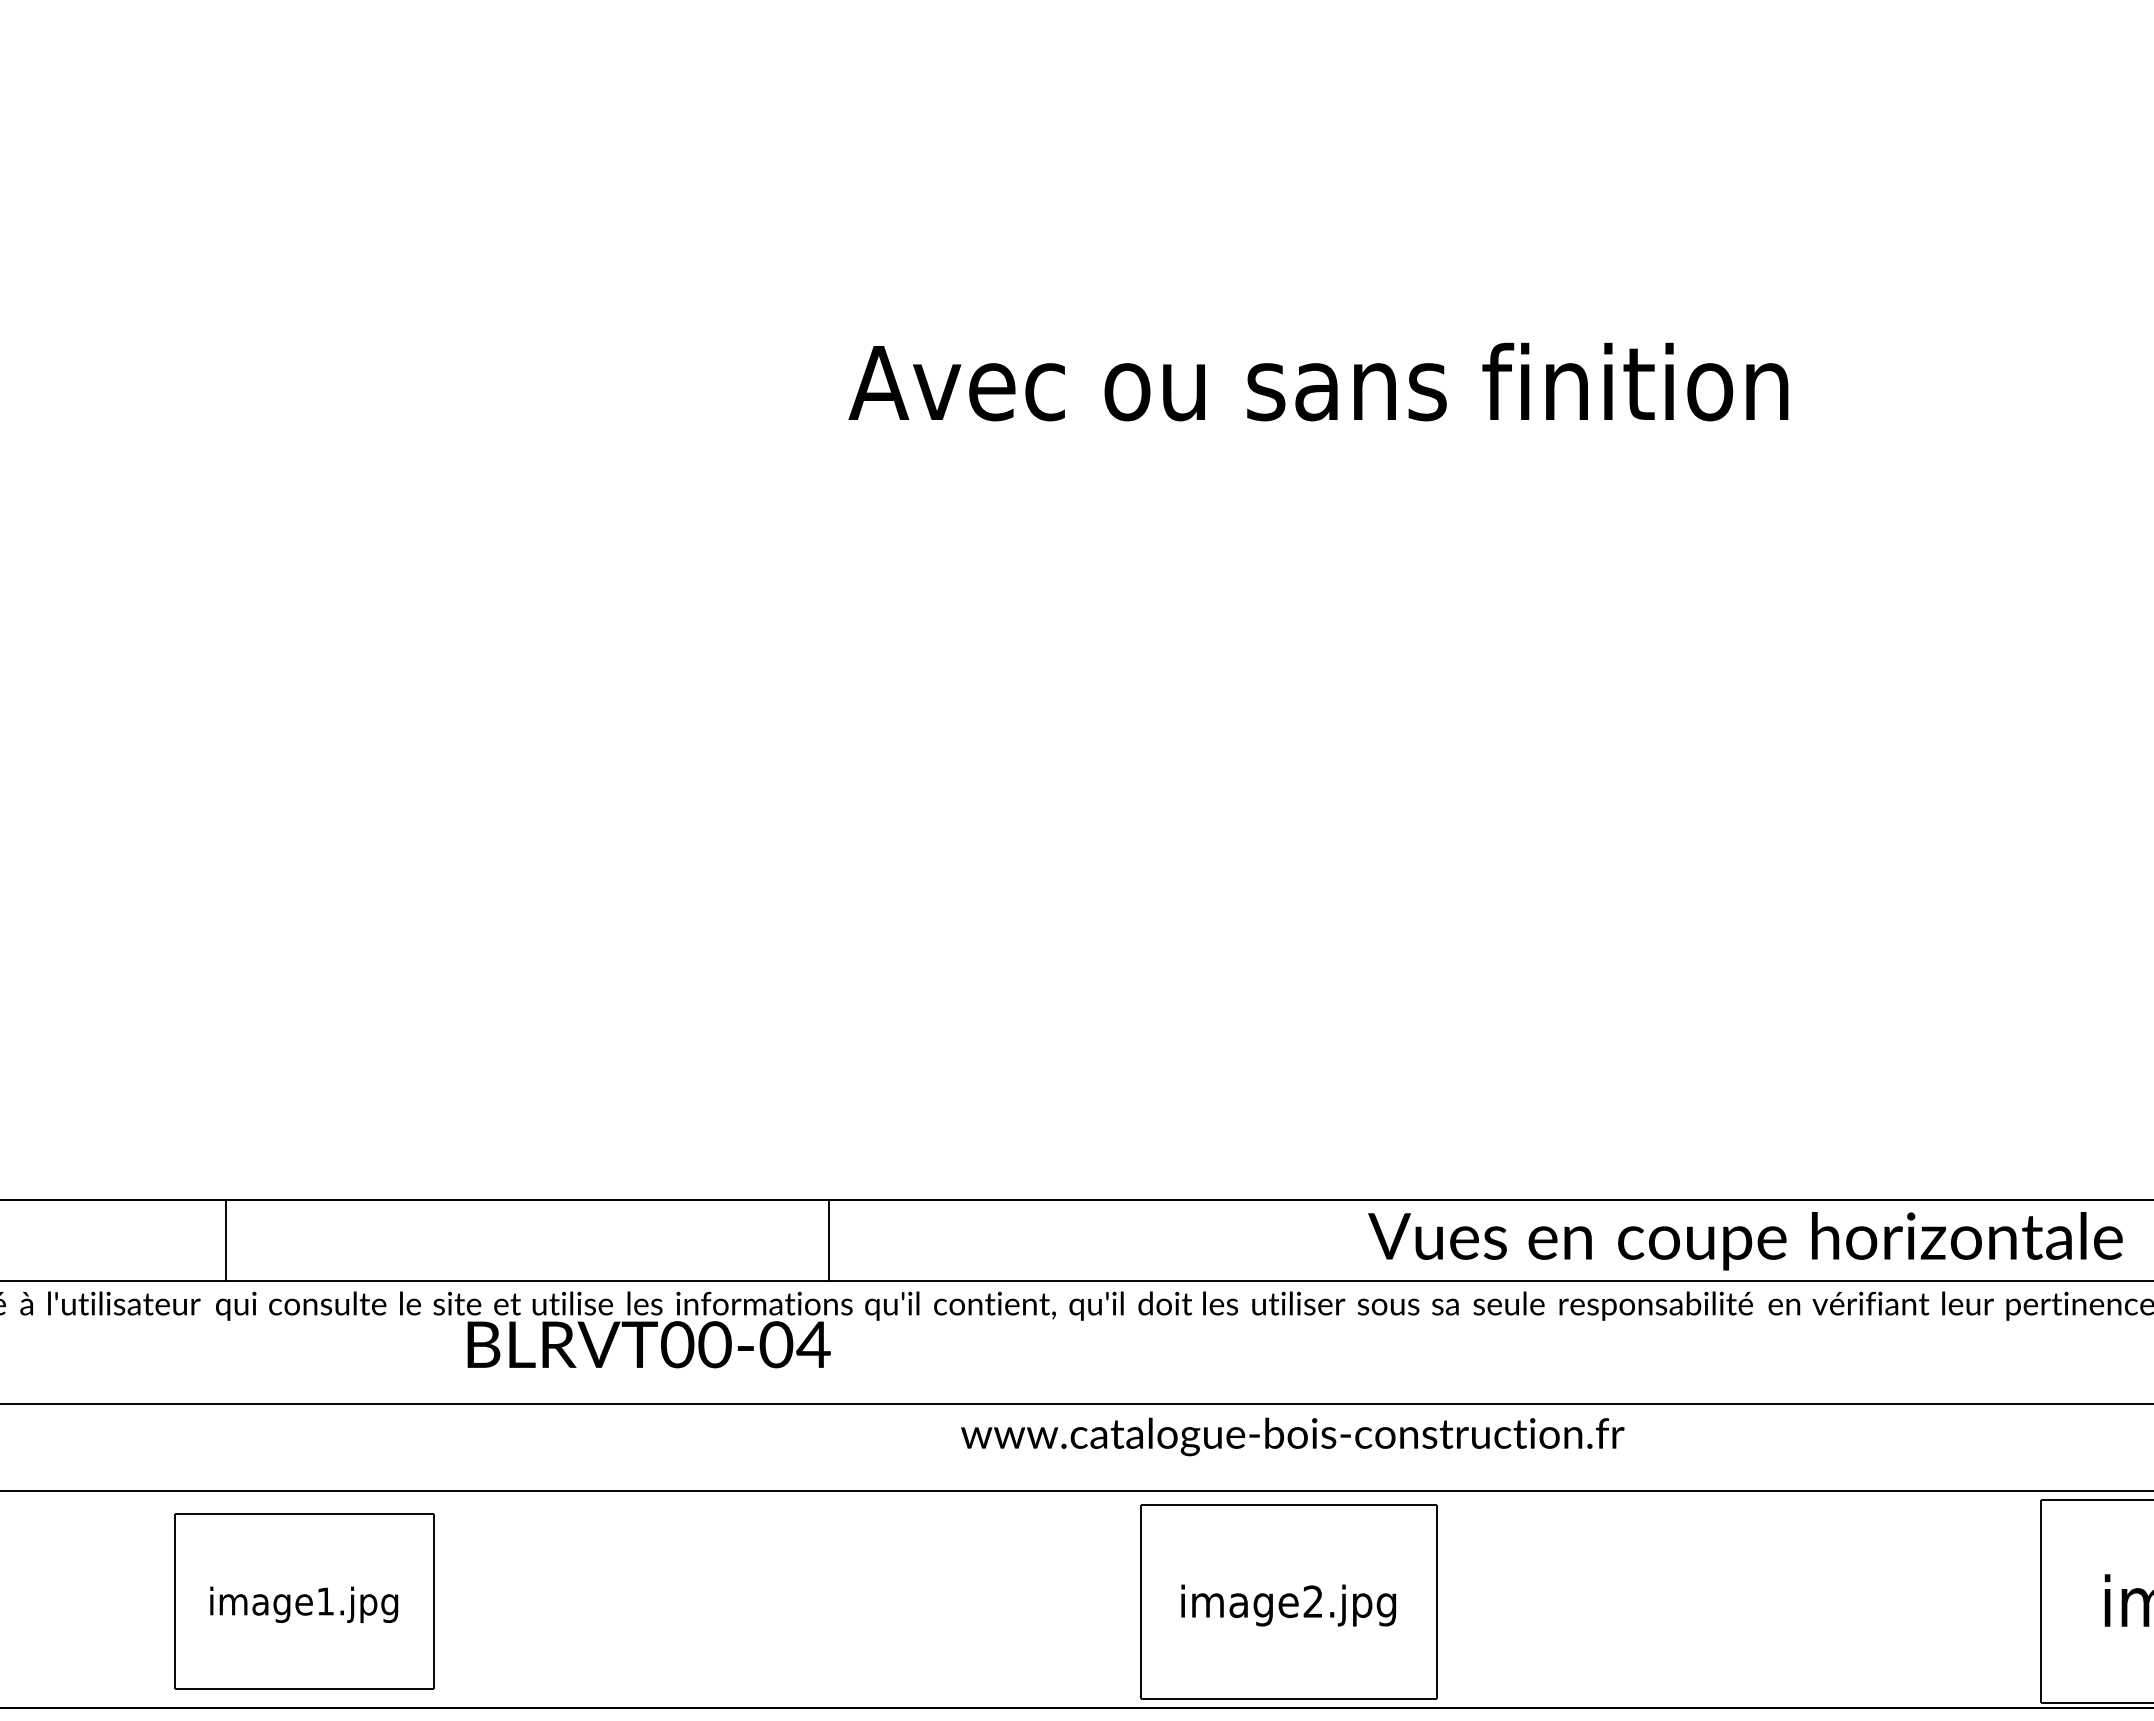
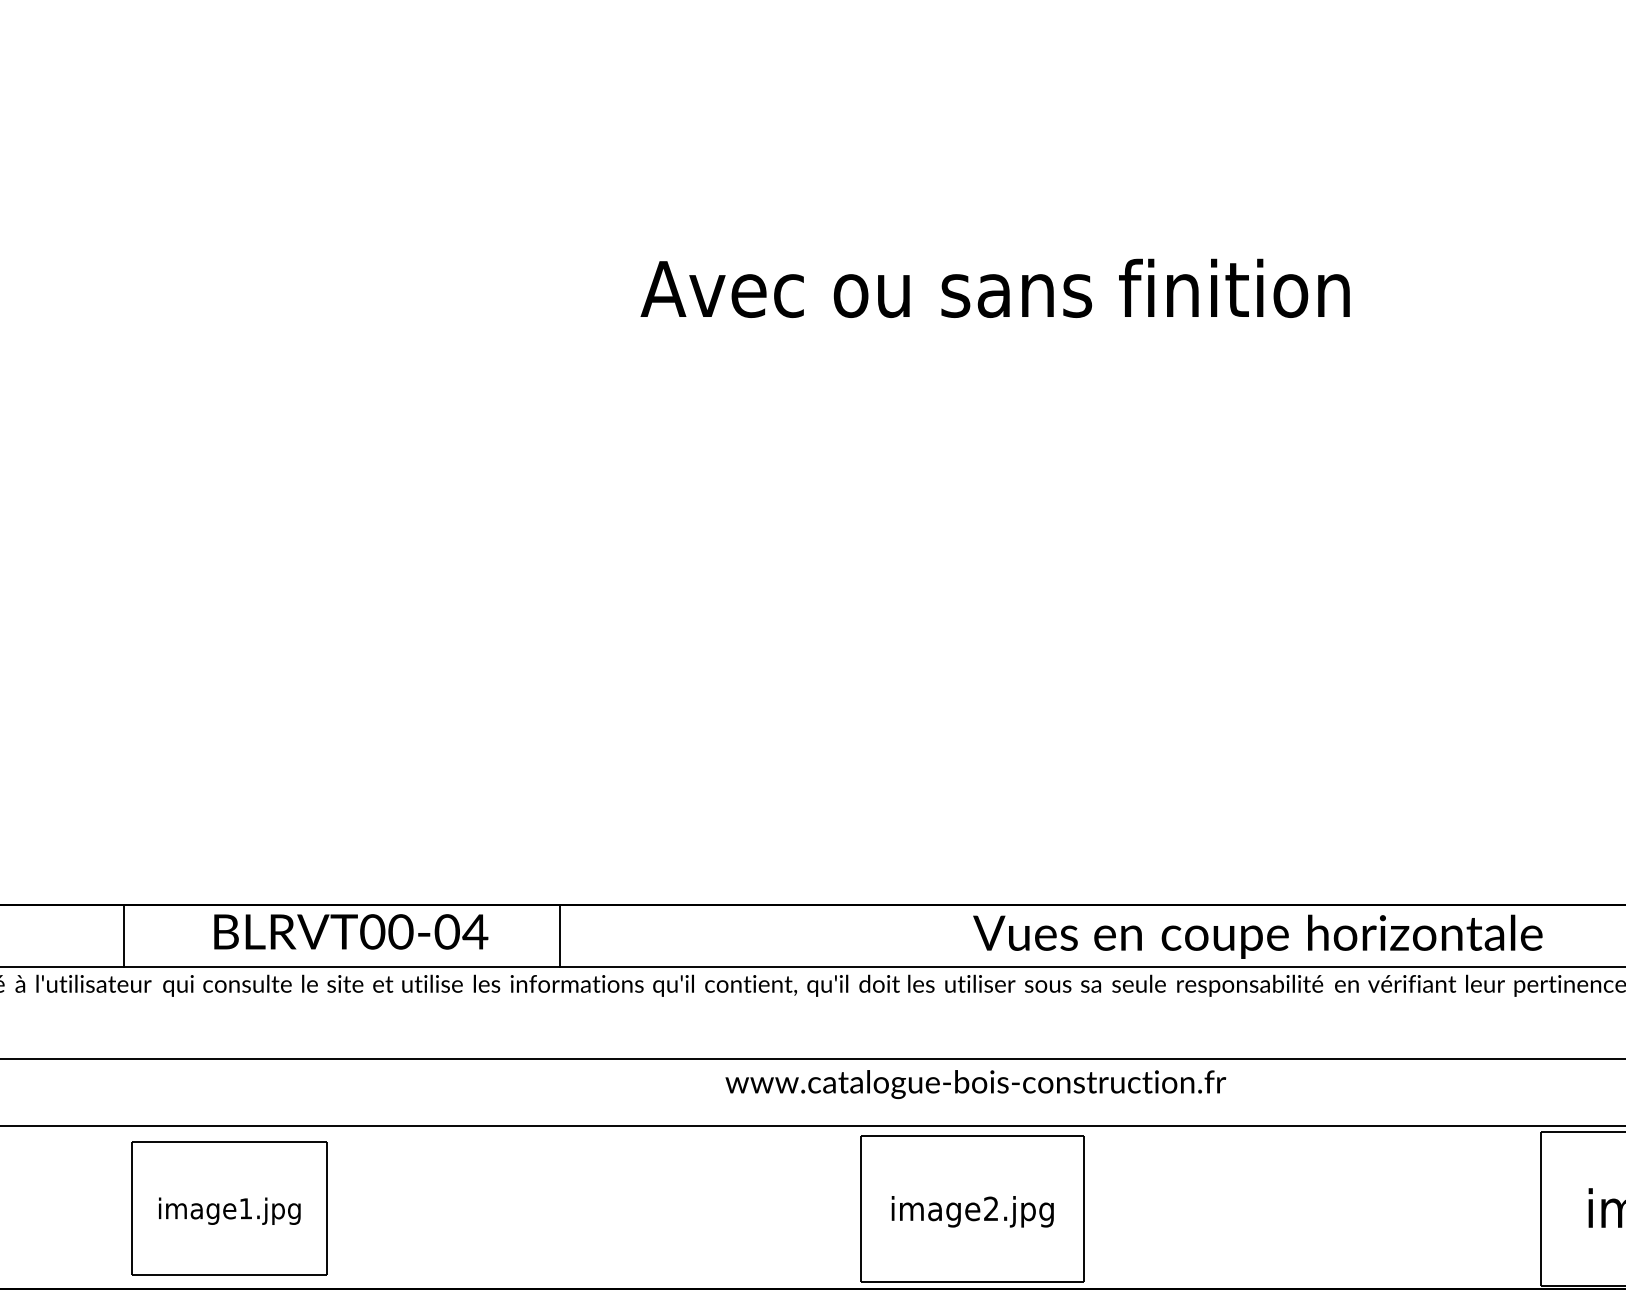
line: (226, 1240) -> (124, 936), moved
line: (828, 1240) -> (559, 936), moved
text: (1745, 1241) -> (1257, 937), moved
text: (648, 1344) -> (350, 931), moved

